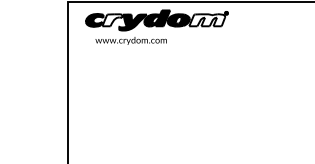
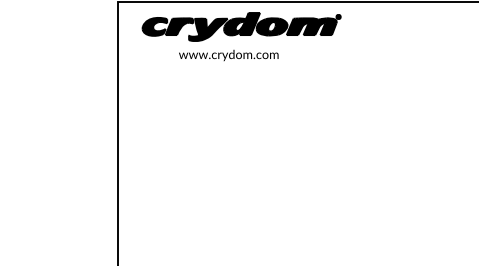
fill: (112, 20) -> (179, 26), added
fill: (207, 20) -> (311, 26), added
text: (131, 40) -> (228, 55), moved

